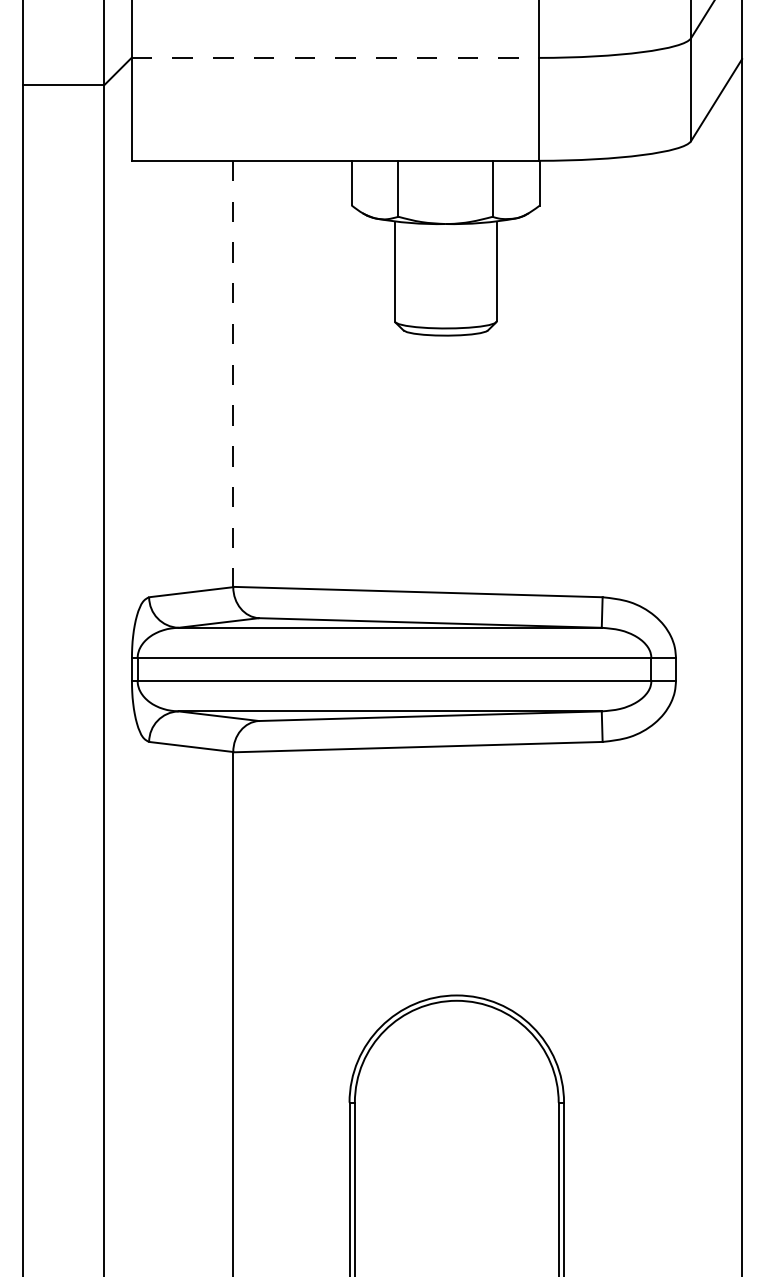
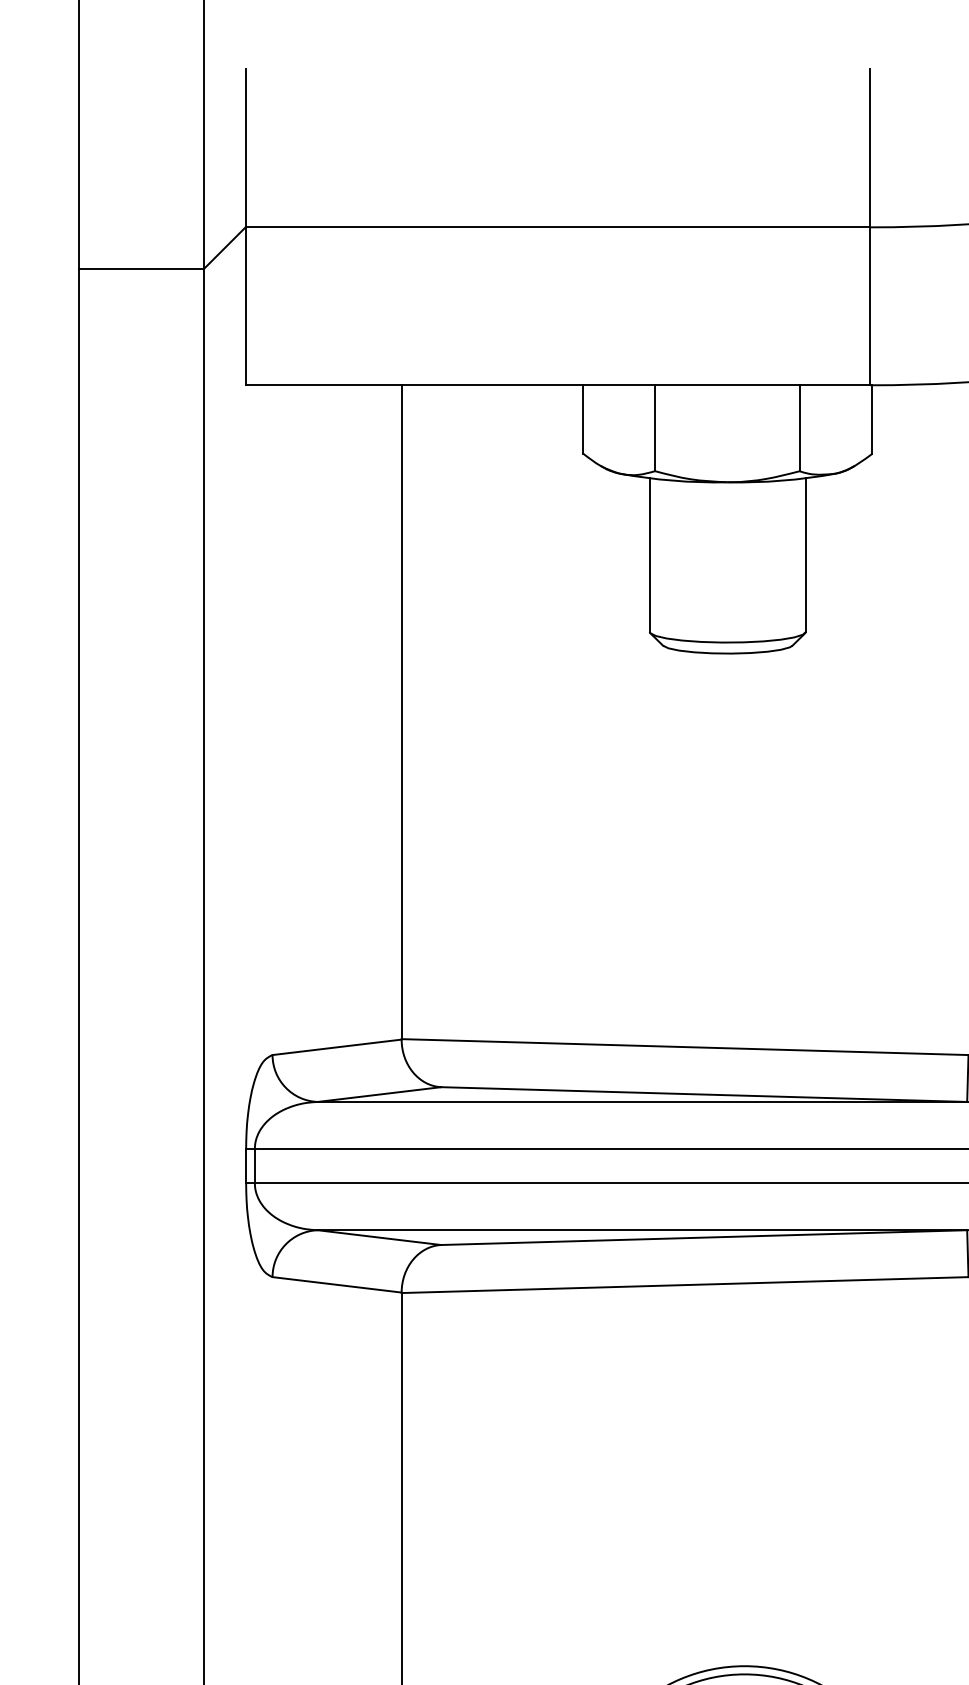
line: (335, 57) -> (558, 226), dashed -> solid
line: (233, 374) -> (401, 713), dashed -> solid

